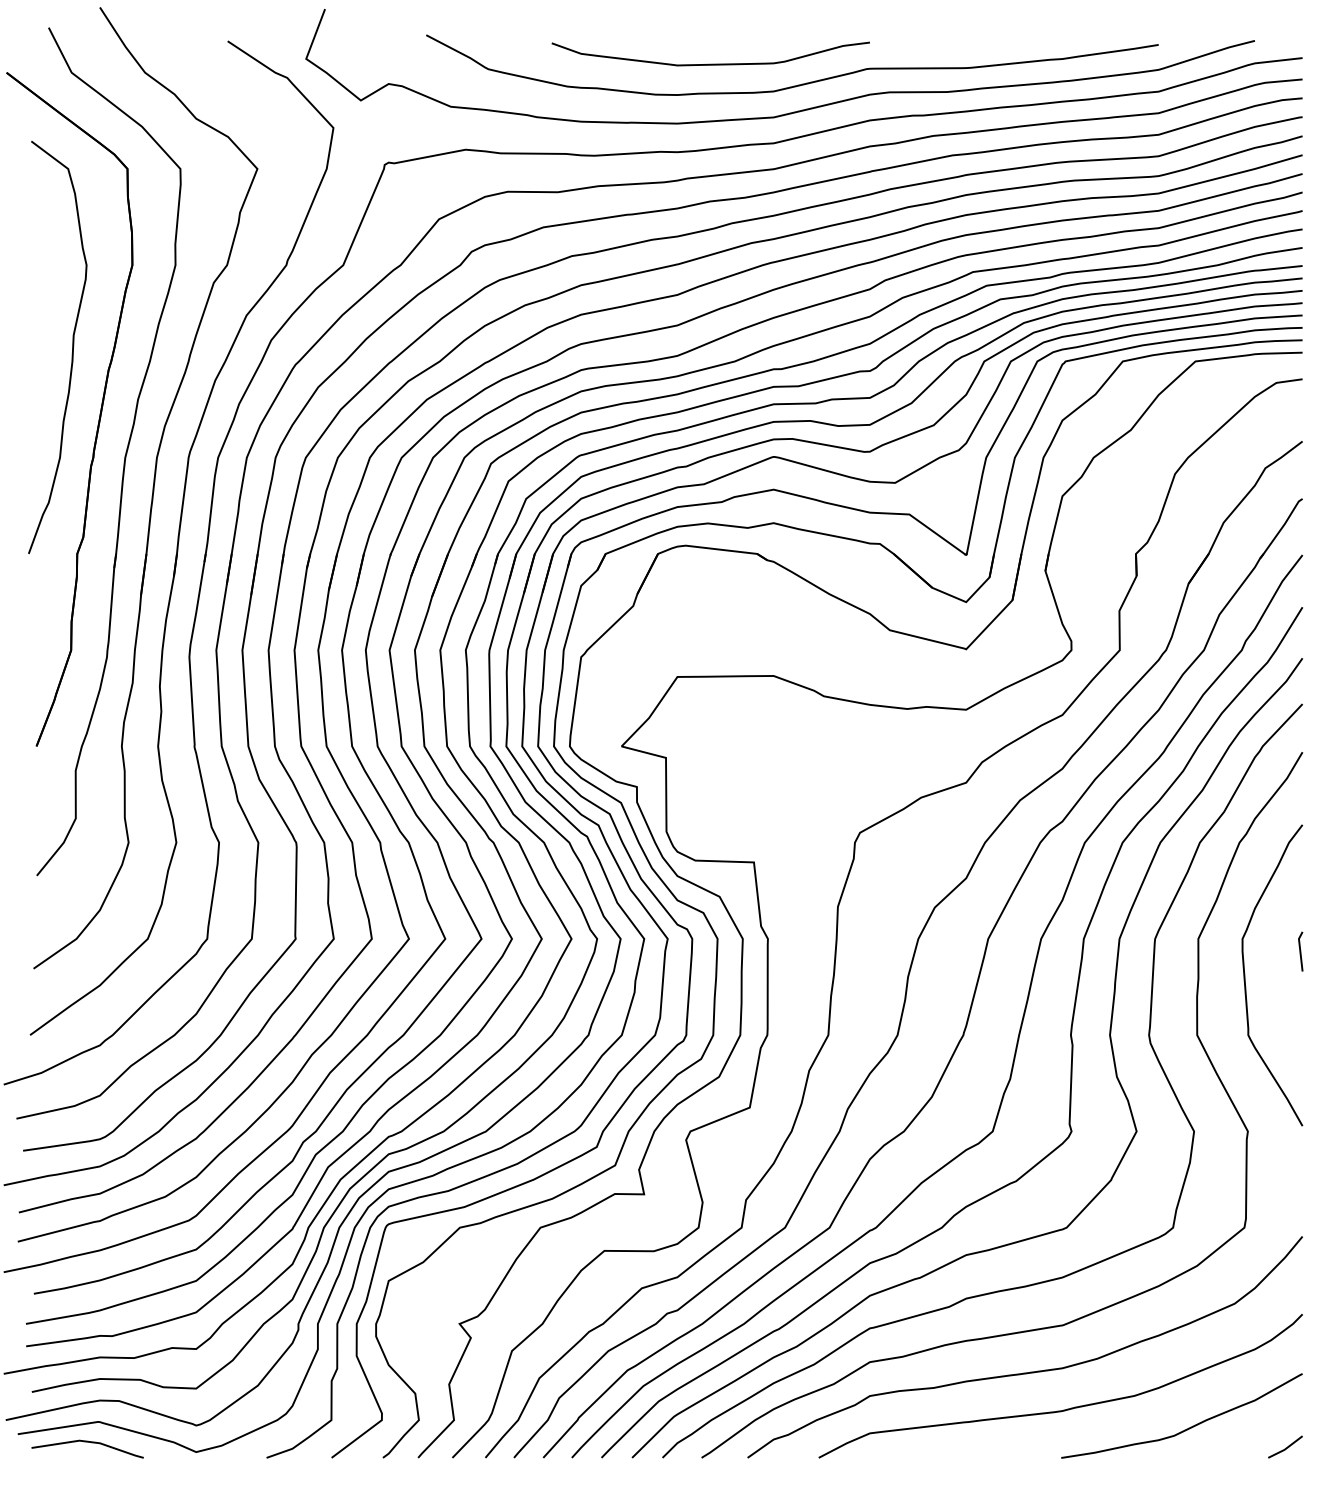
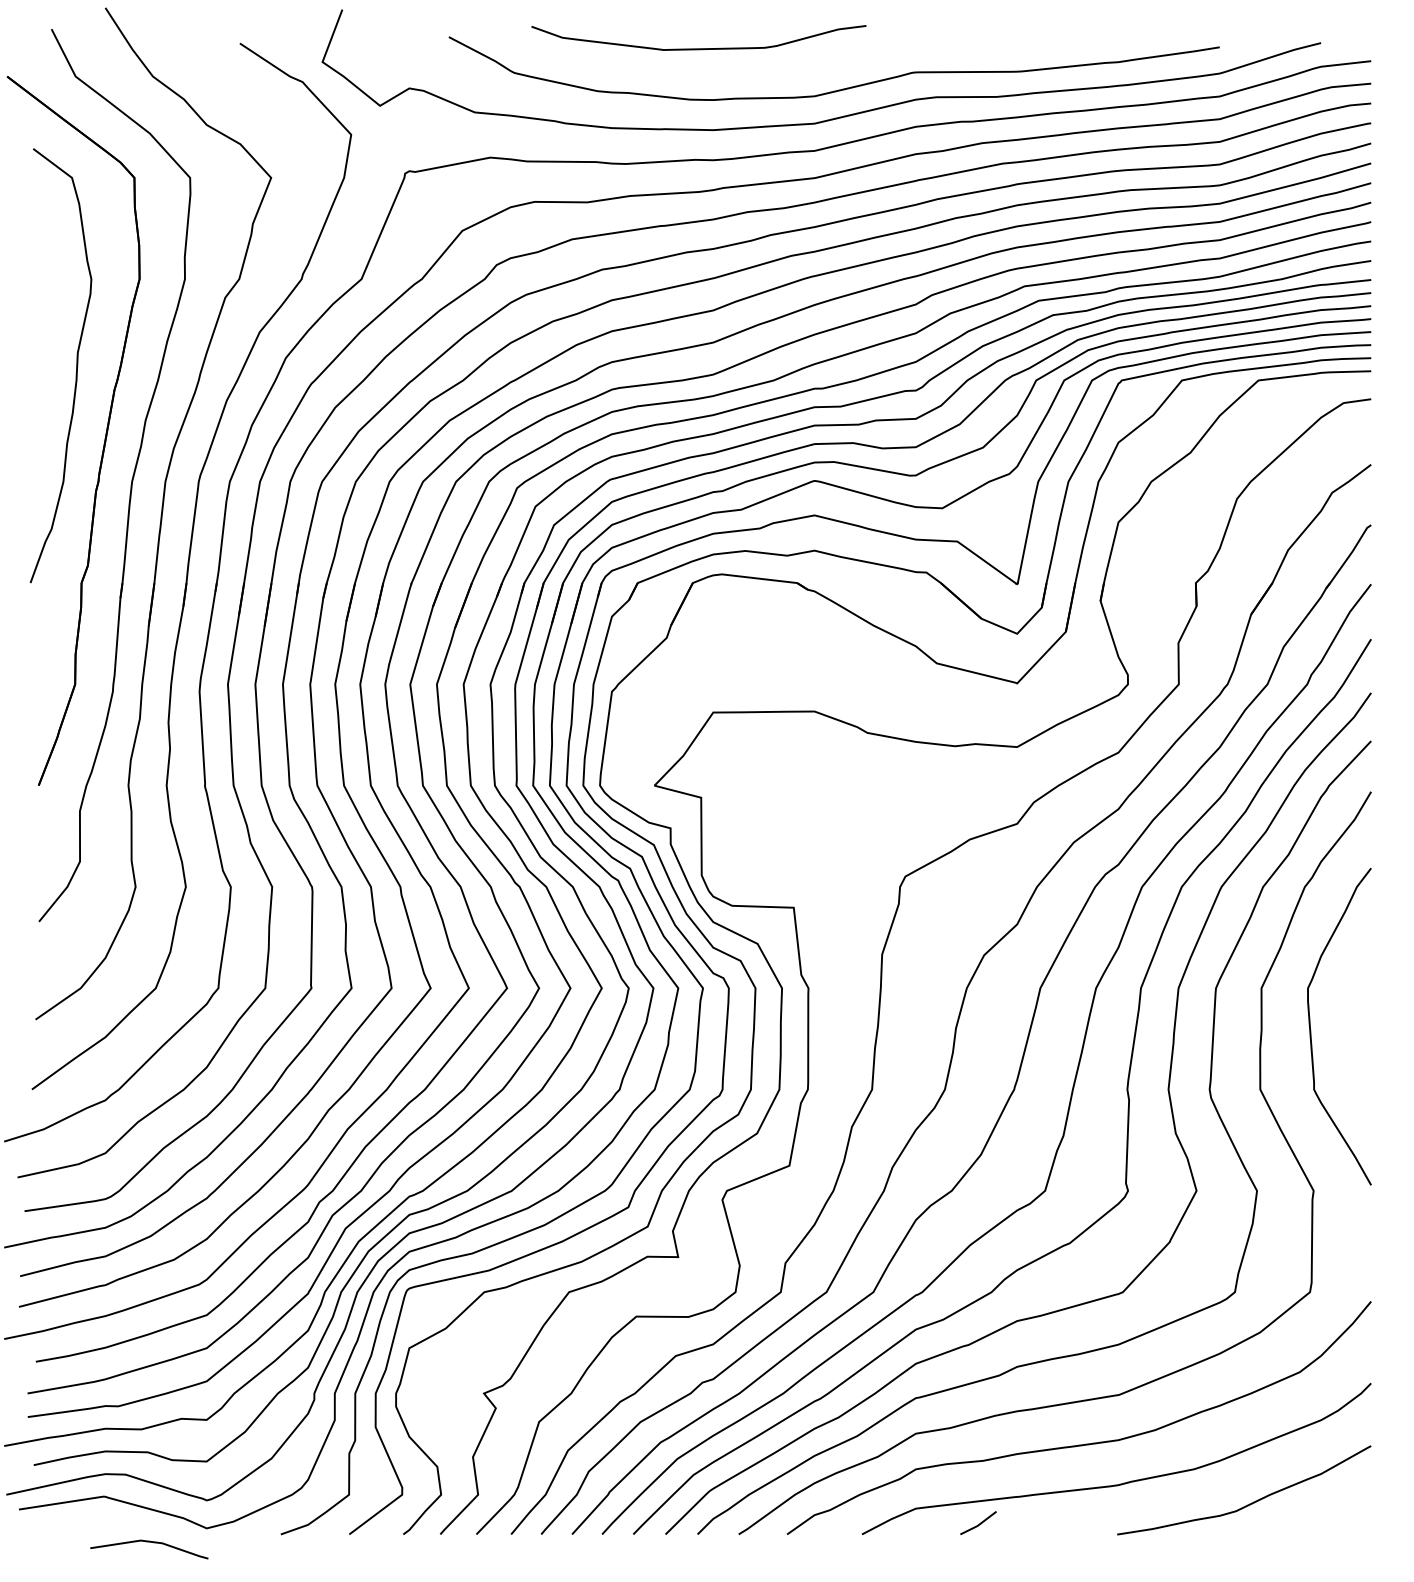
curve: (710, 63) -> (698, 47), moved
line: (1300, 951) -> (1369, 1001), removed
line: (87, 1442) -> (149, 1542), moved
line: (1285, 1447) -> (978, 1523), moved

